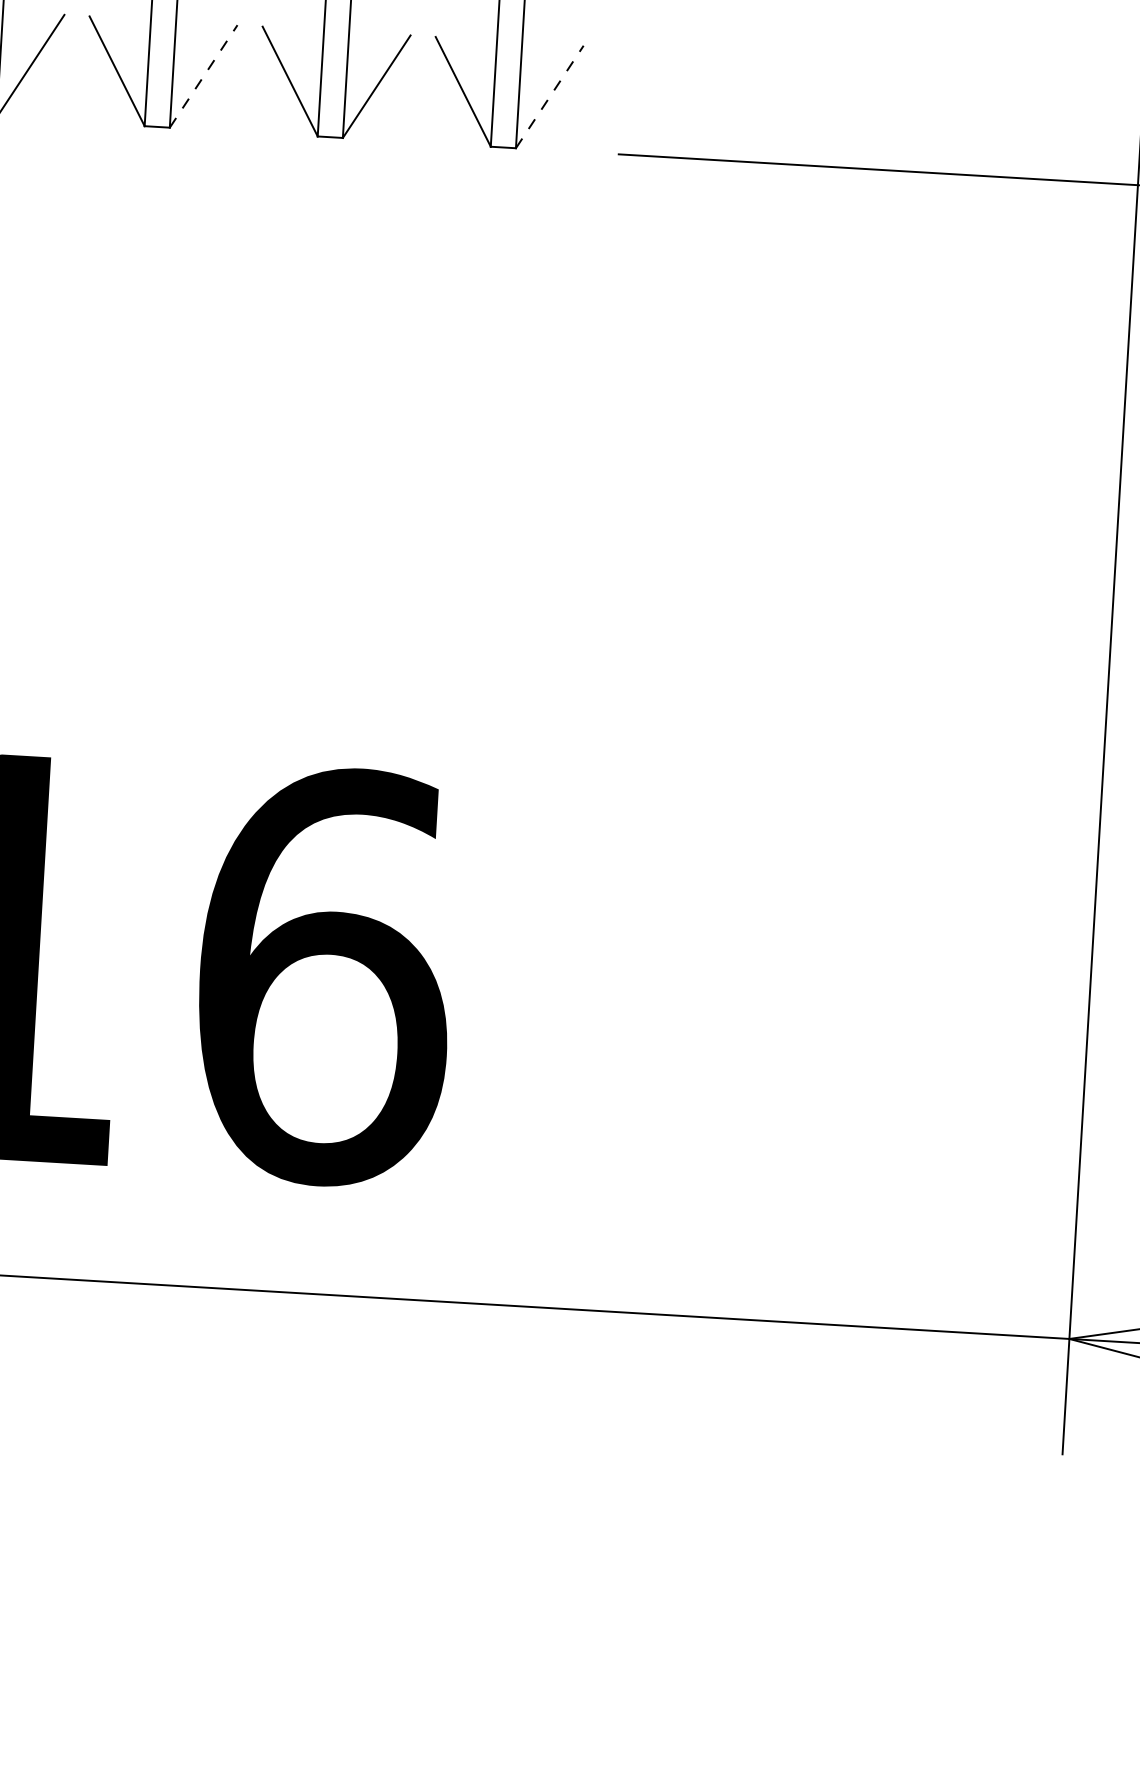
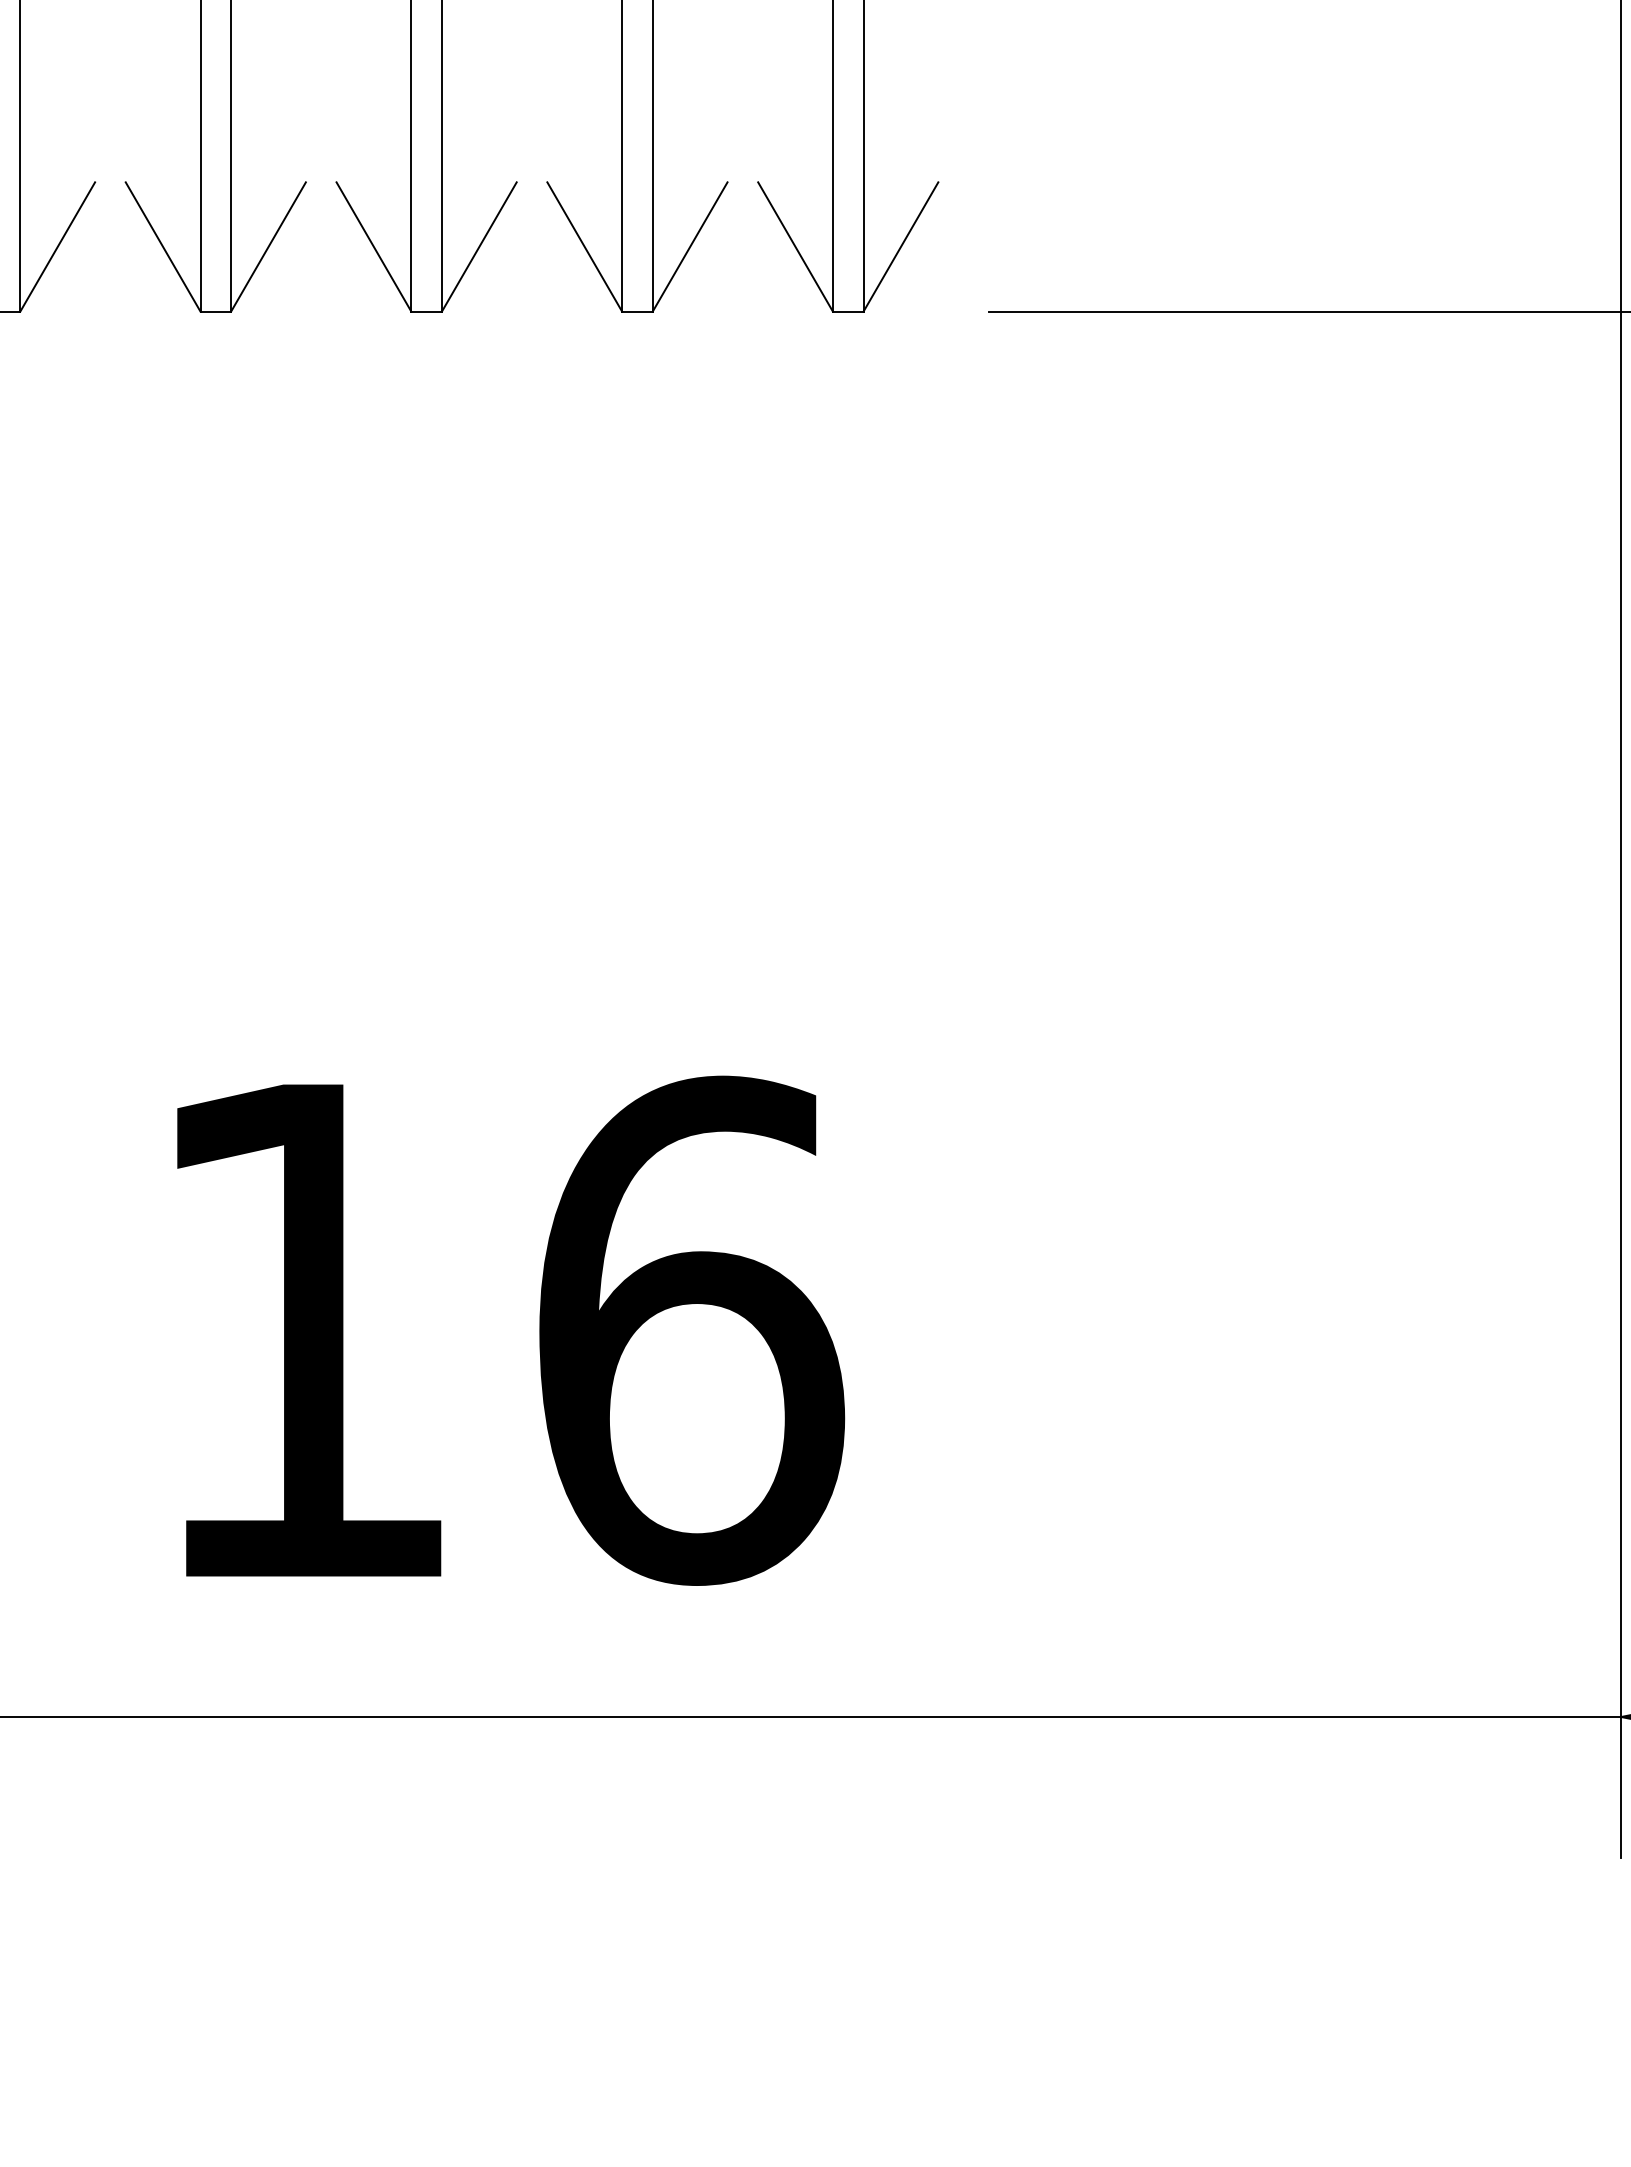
line: (203, 76) -> (479, 246), dashed -> solid
line: (549, 96) -> (900, 246), dashed -> solid

